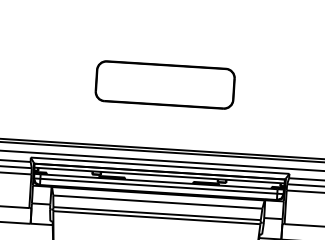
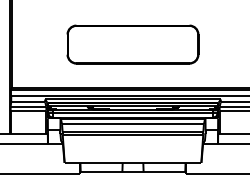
part: (164, 84) -> (132, 44), size x1.4

